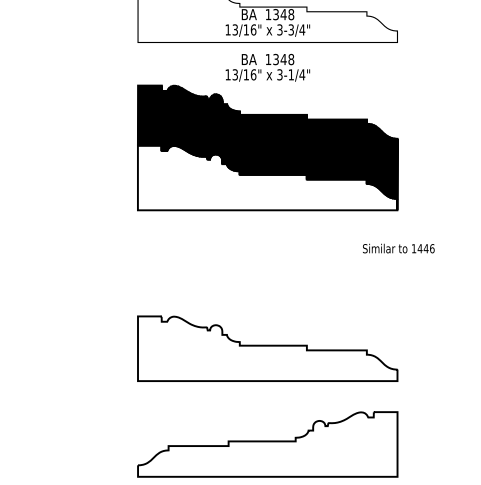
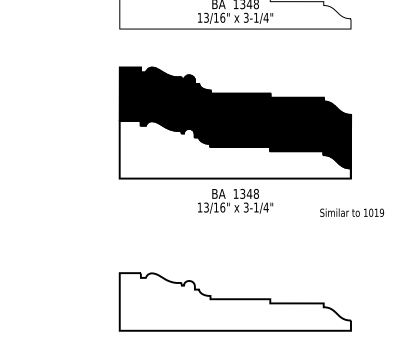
text: (290, 29) -> (255, 17), 3-3/4" -> 3-1/4"
text: (267, 67) -> (235, 201), moved
text: (425, 248) -> (375, 212), 1446 -> 1019

